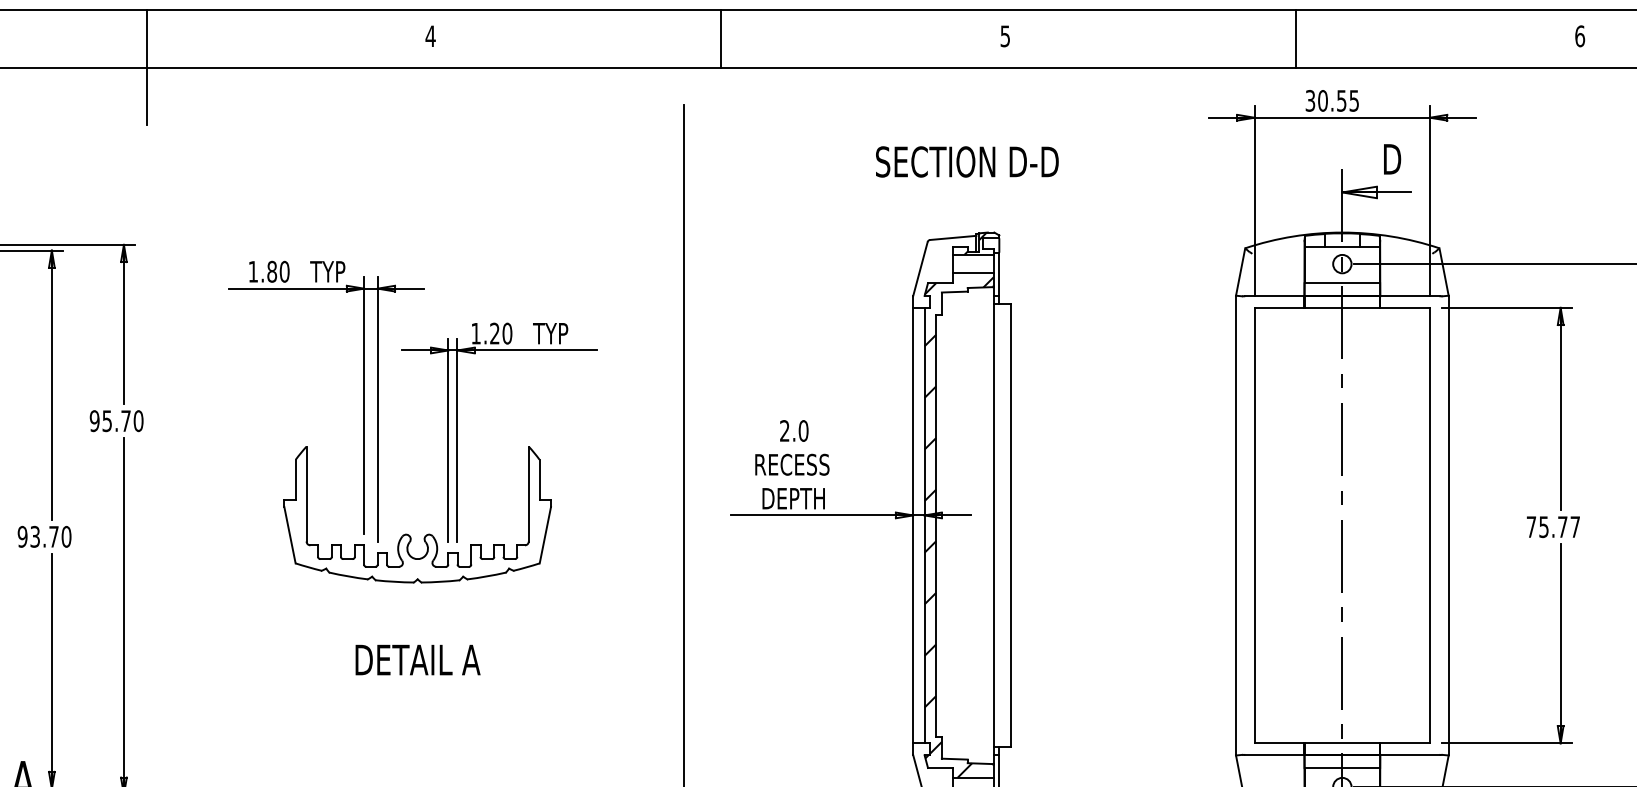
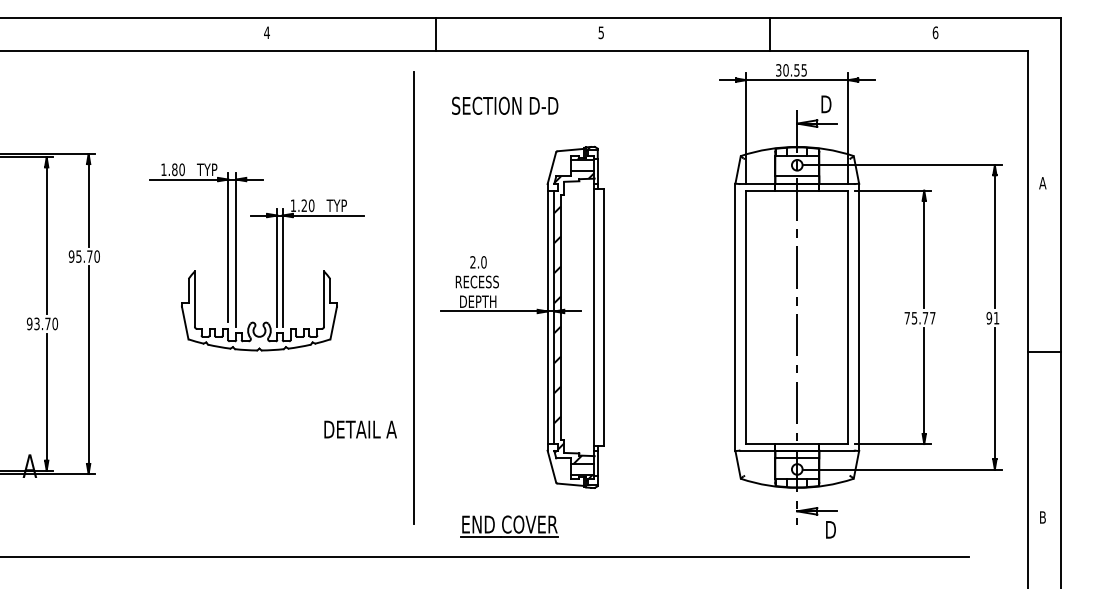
line: (146, 66) -> (101, 50), removed
text: (967, 161) -> (505, 105), moved
text: (417, 659) -> (360, 429), moved

